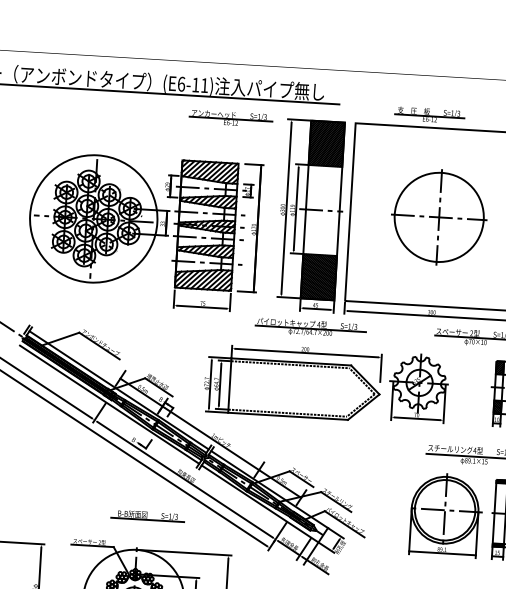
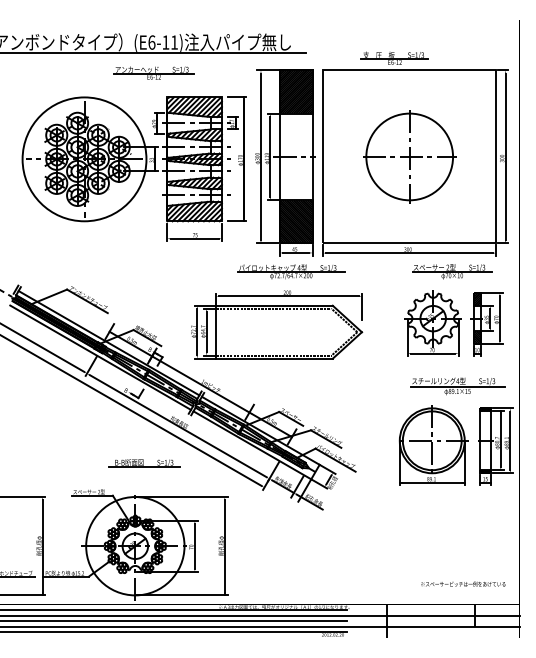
part: (230, 117) -> (153, 72), moved
part: (143, 231) -> (133, 168), moved
part: (418, 387) -> (432, 323), moved

